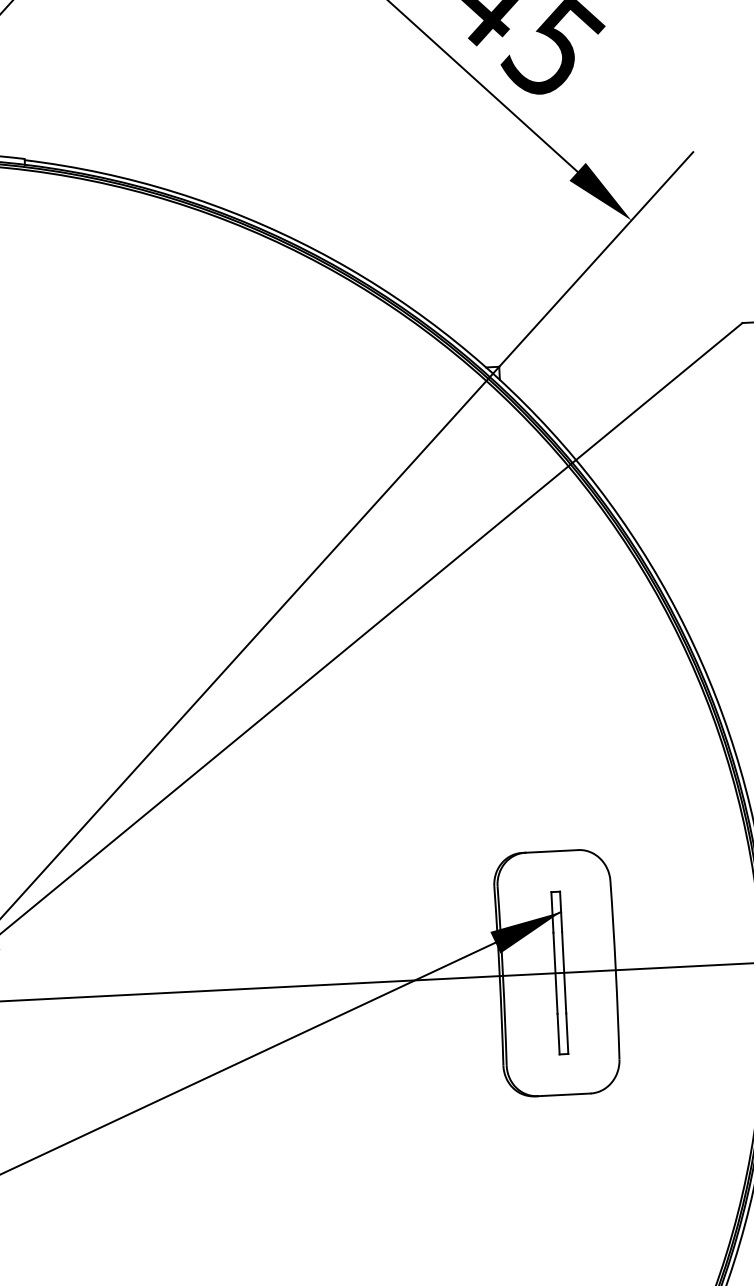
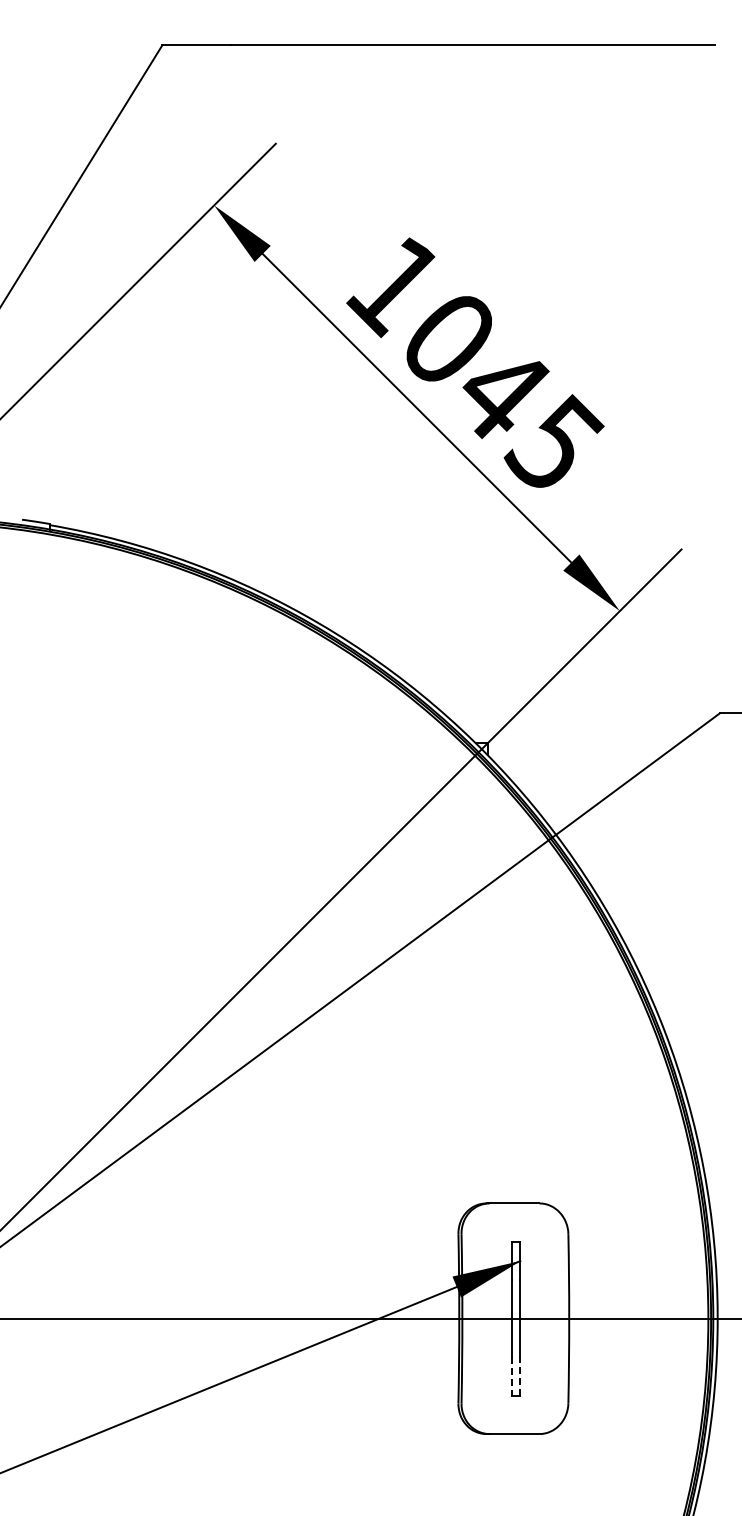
line: (567, 1032) -> (520, 1375), solid -> dashed
line: (559, 1034) -> (512, 1376), solid -> dashed

